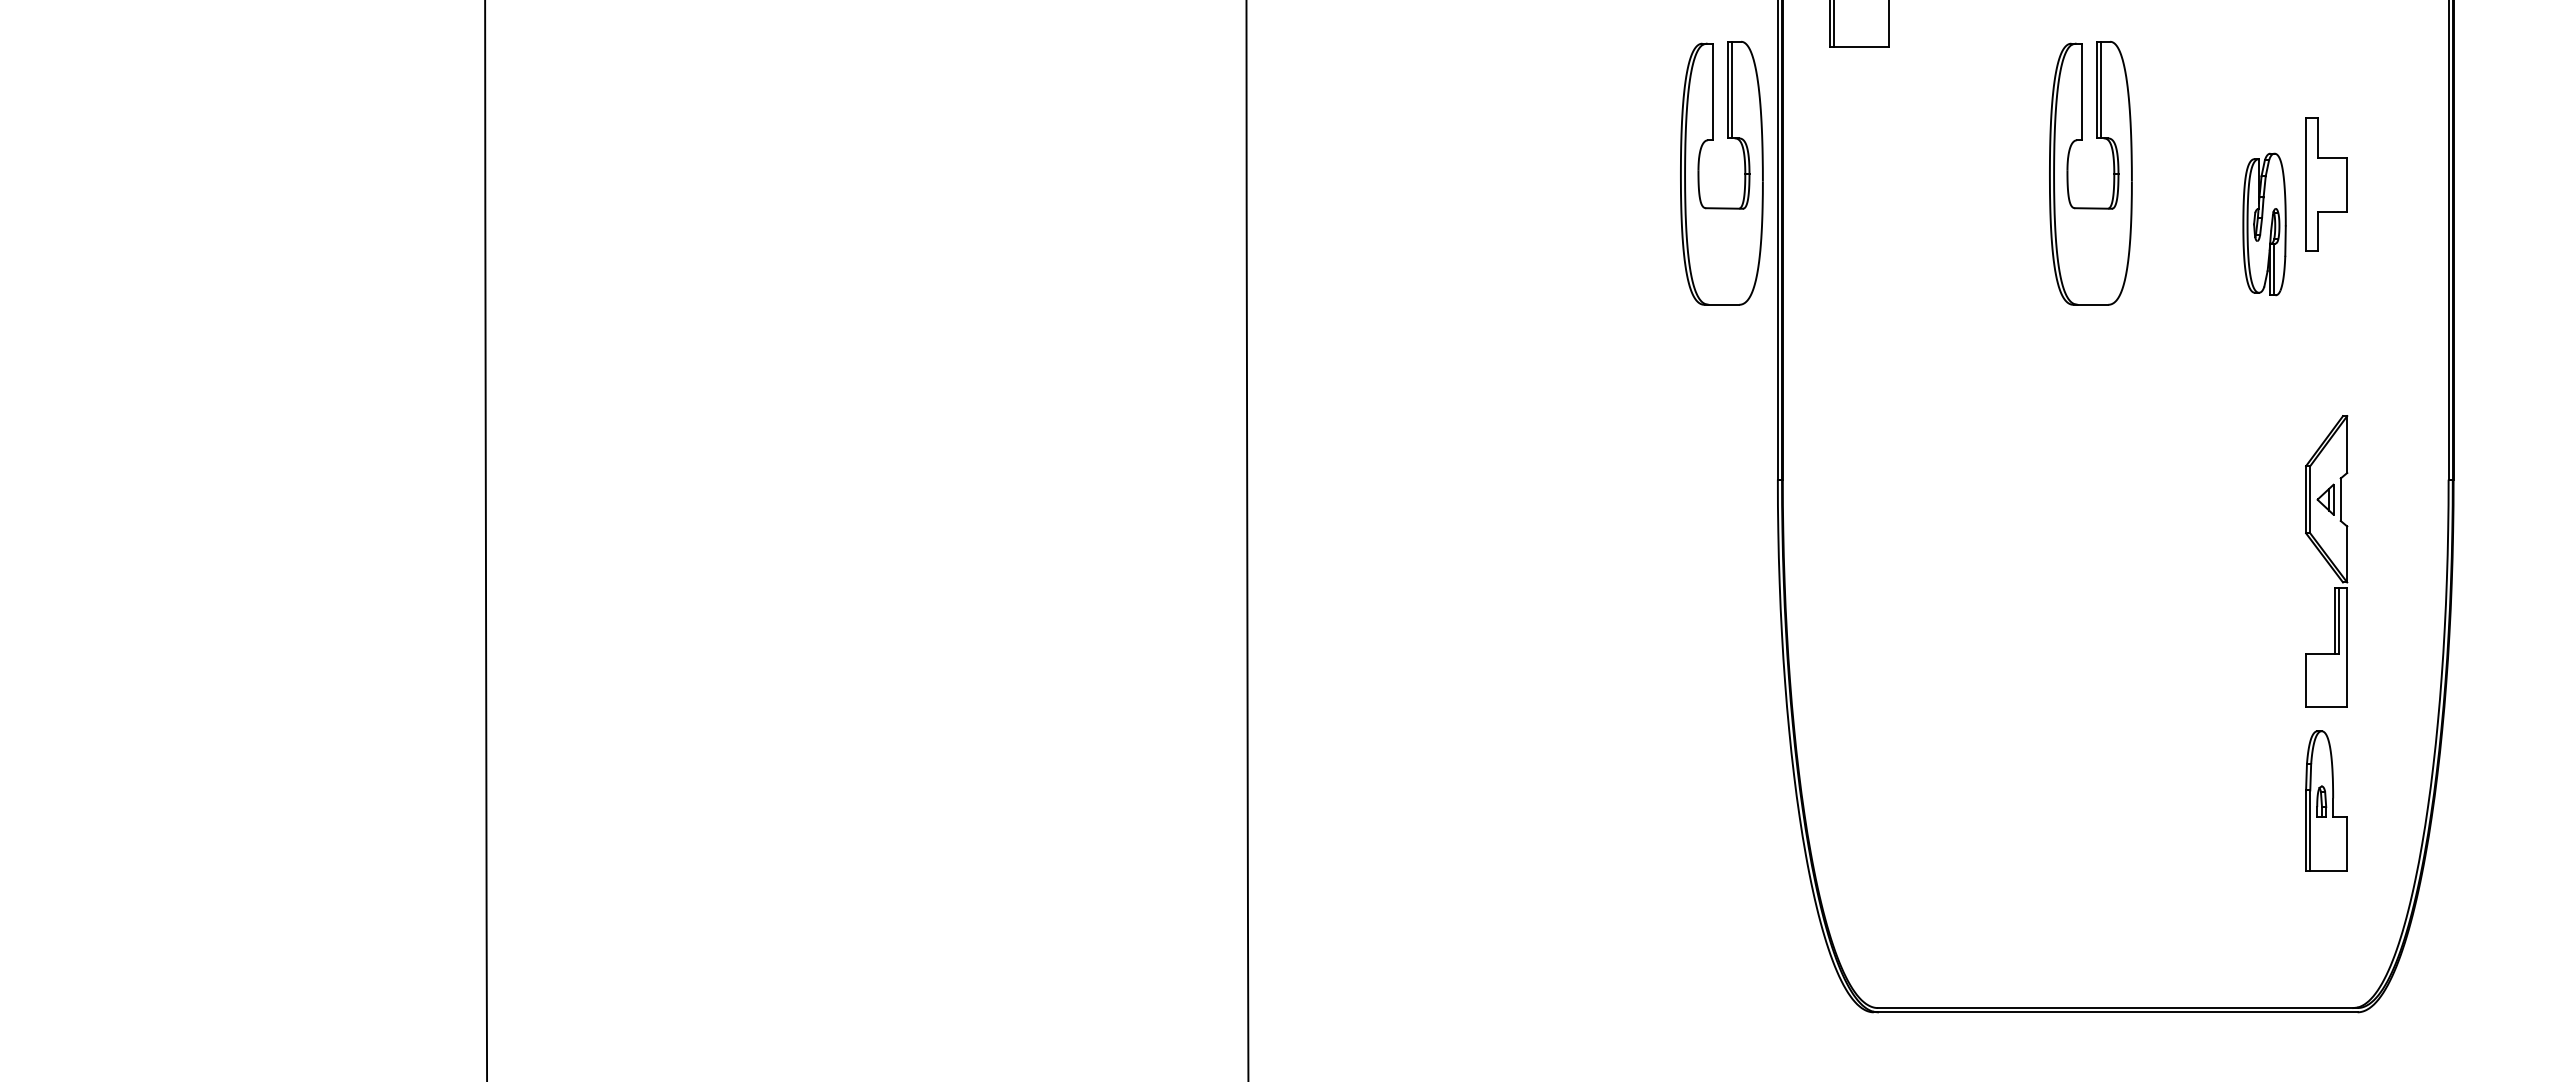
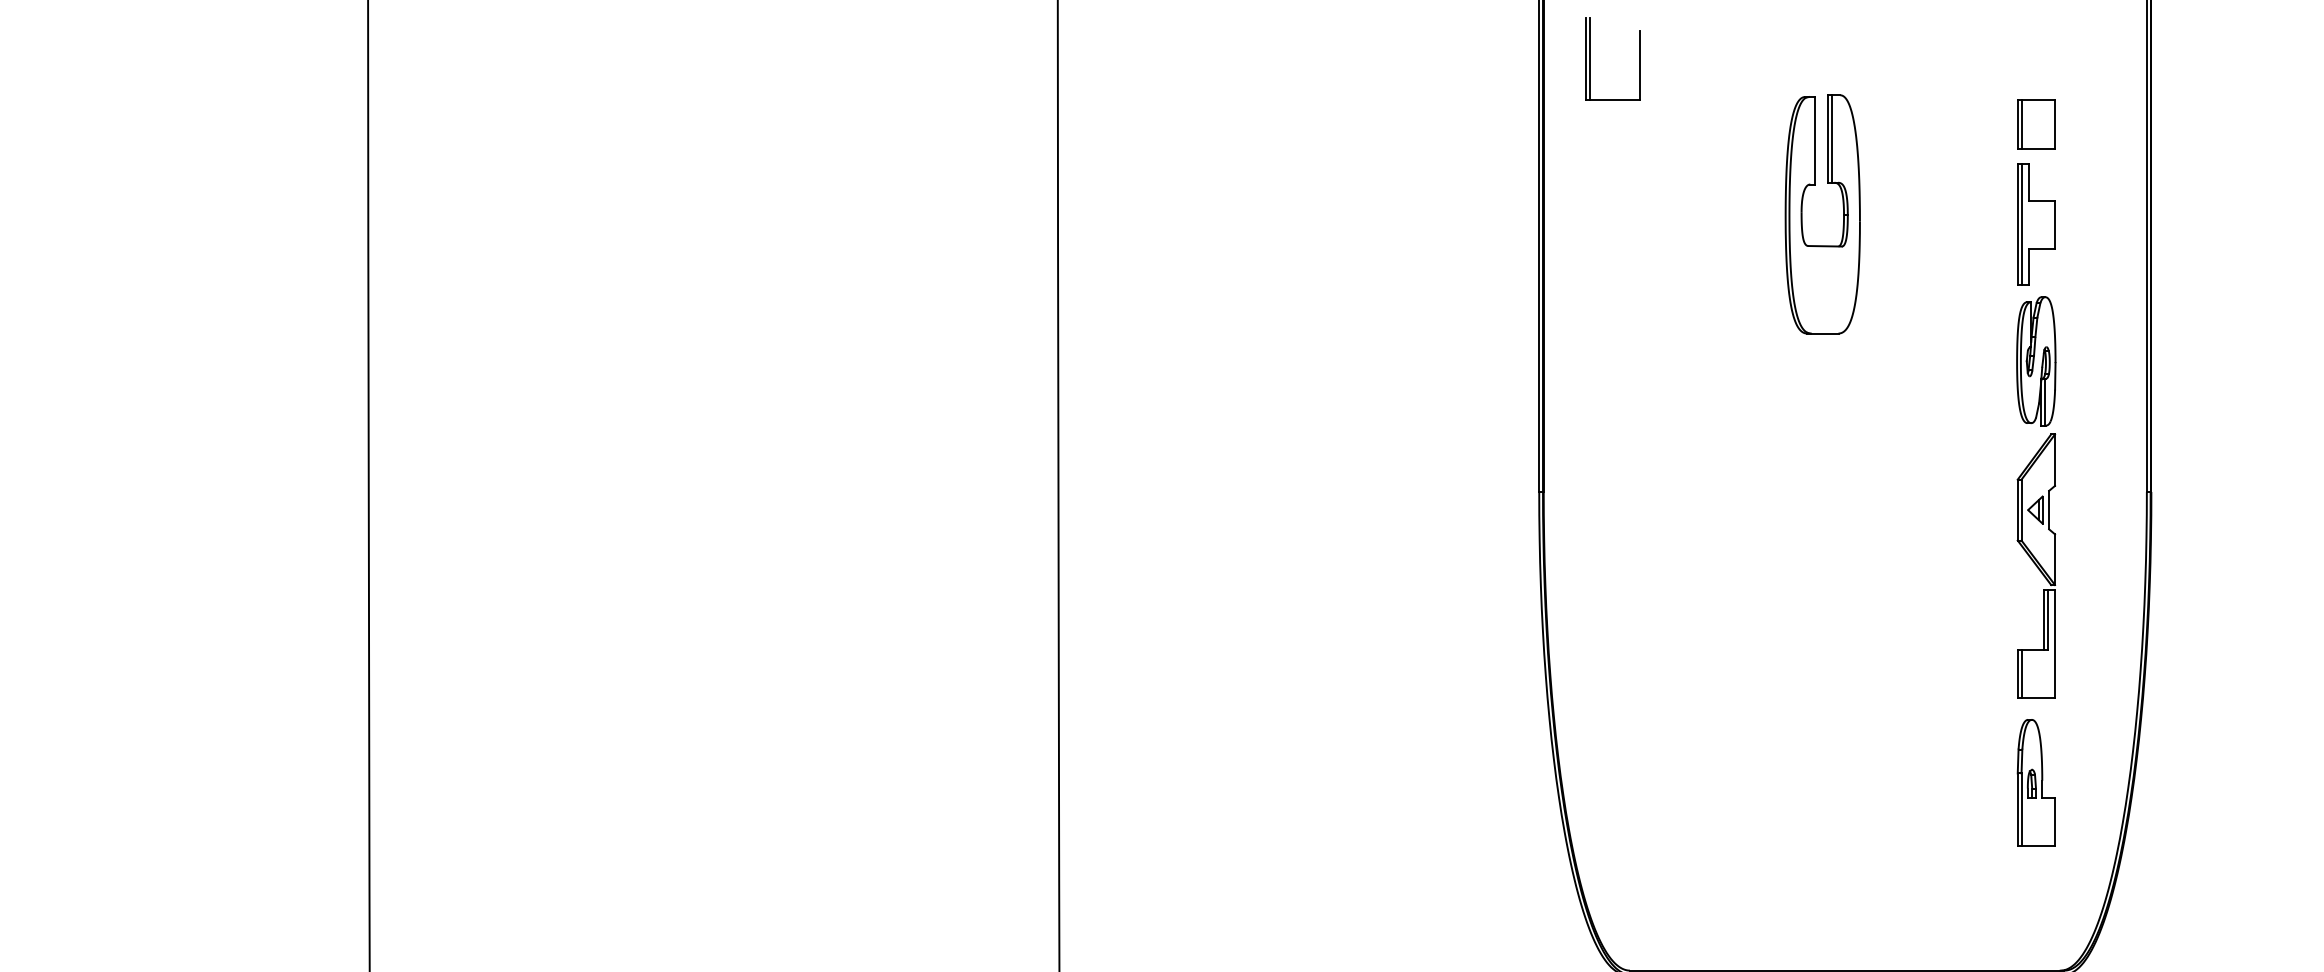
part: (2326, 73) -> (2036, 124), added
part: (1699, 172) -> (1468, 213), removed
line: (2310, 184) -> (2021, 224), added
part: (2264, 224) -> (2036, 361), moved
line: (2310, 680) -> (2021, 673), added

